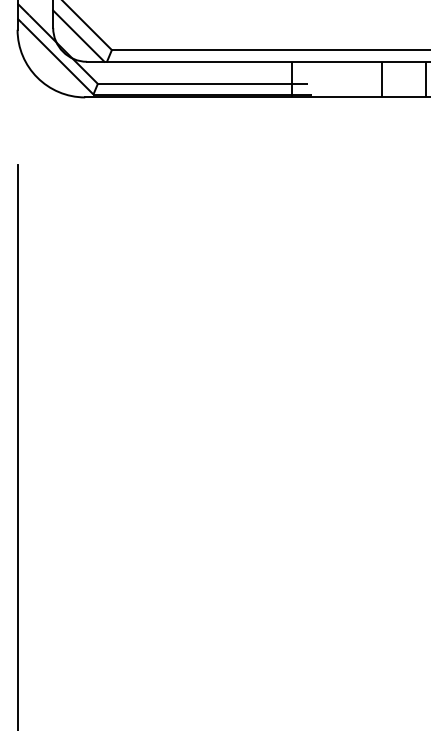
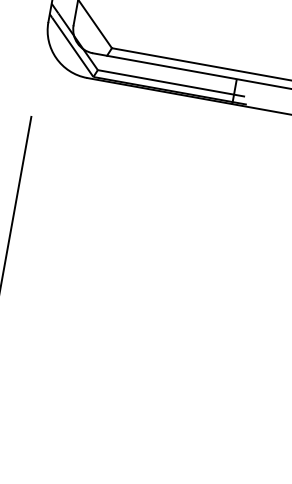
line: (78, 35) -> (90, 33), removed

